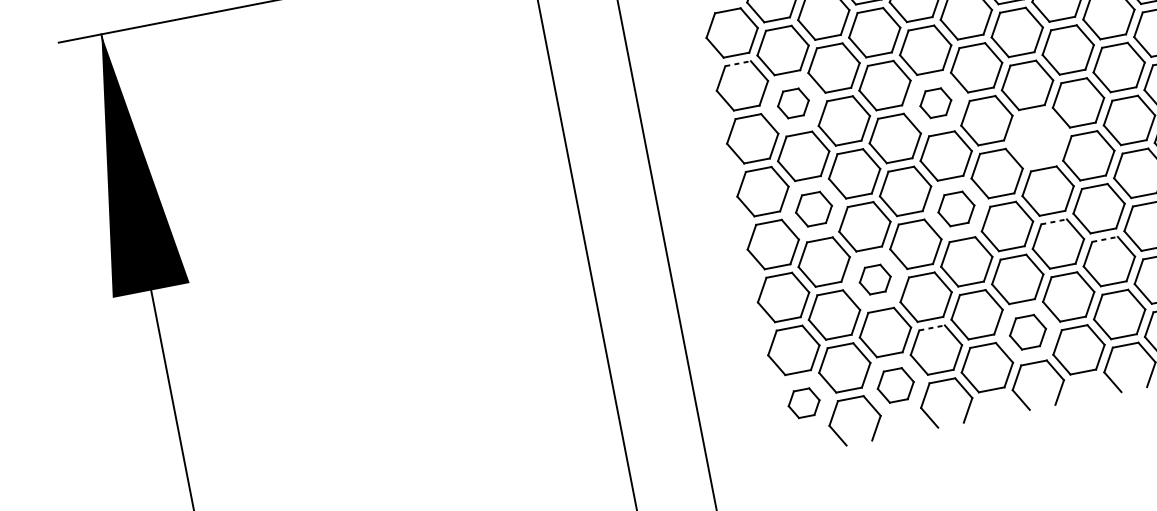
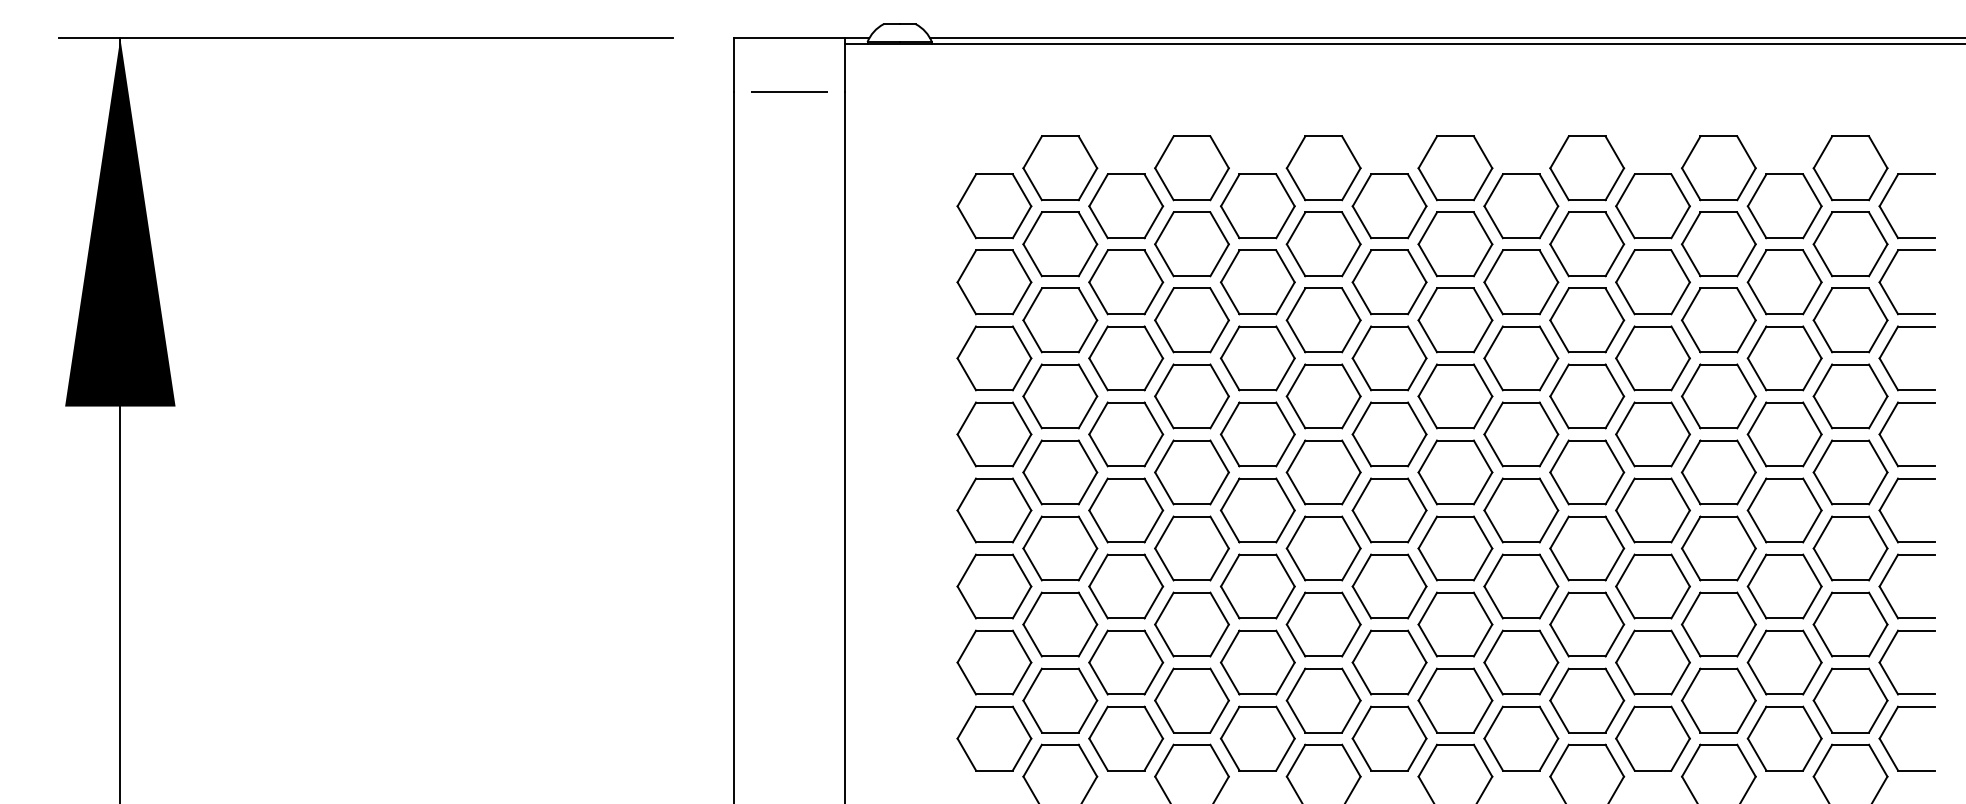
line: (738, 63) -> (994, 250), dashed -> solid
part: (793, 103) -> (1060, 320), size x1.67
part: (935, 103) -> (1257, 358), size x1.67
part: (1037, 138) -> (1389, 434), added
part: (814, 209) -> (1060, 472), size x1.43
part: (956, 209) -> (1257, 510), size x1.43
line: (1054, 221) -> (1390, 554), dashed -> solid
line: (1105, 239) -> (1455, 592), dashed -> solid
part: (875, 279) -> (1126, 586), size x1.67
line: (932, 327) -> (1192, 668), dashed -> solid
part: (1027, 332) -> (1323, 700), size x1.43
part: (895, 385) -> (1126, 738), size x1.43
part: (804, 403) -> (994, 738), size x1.67

